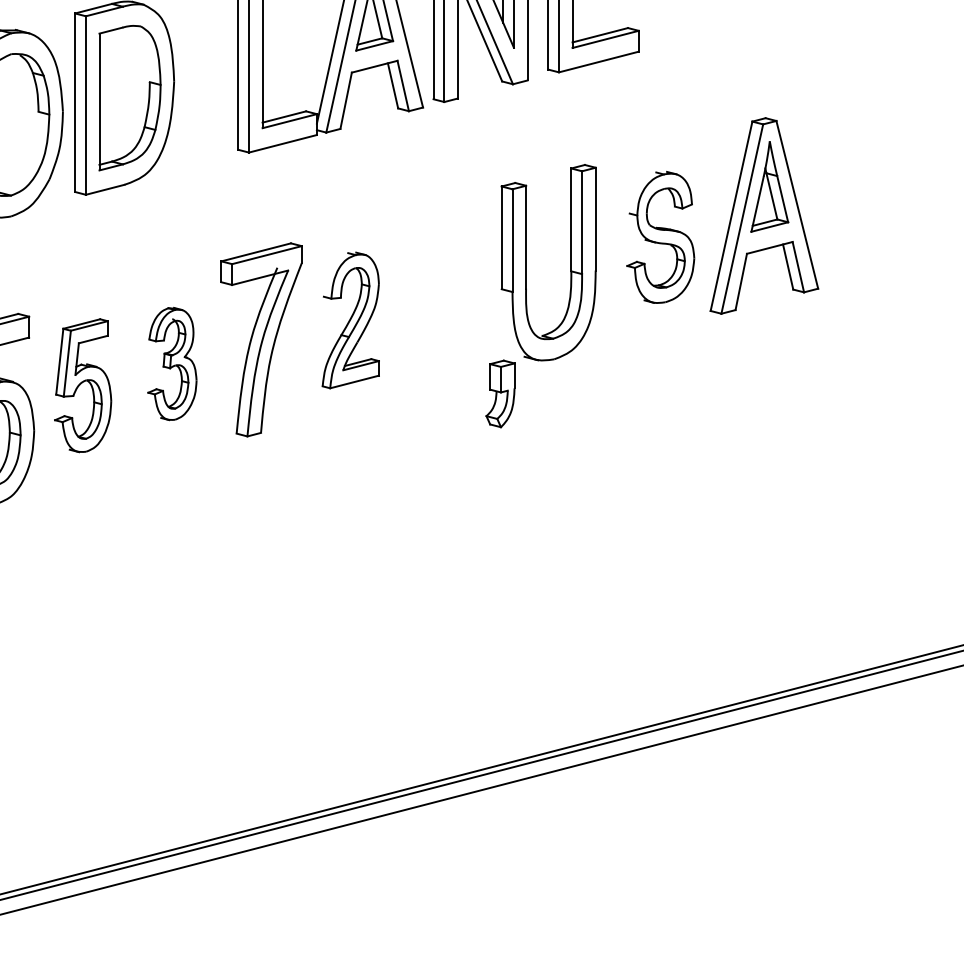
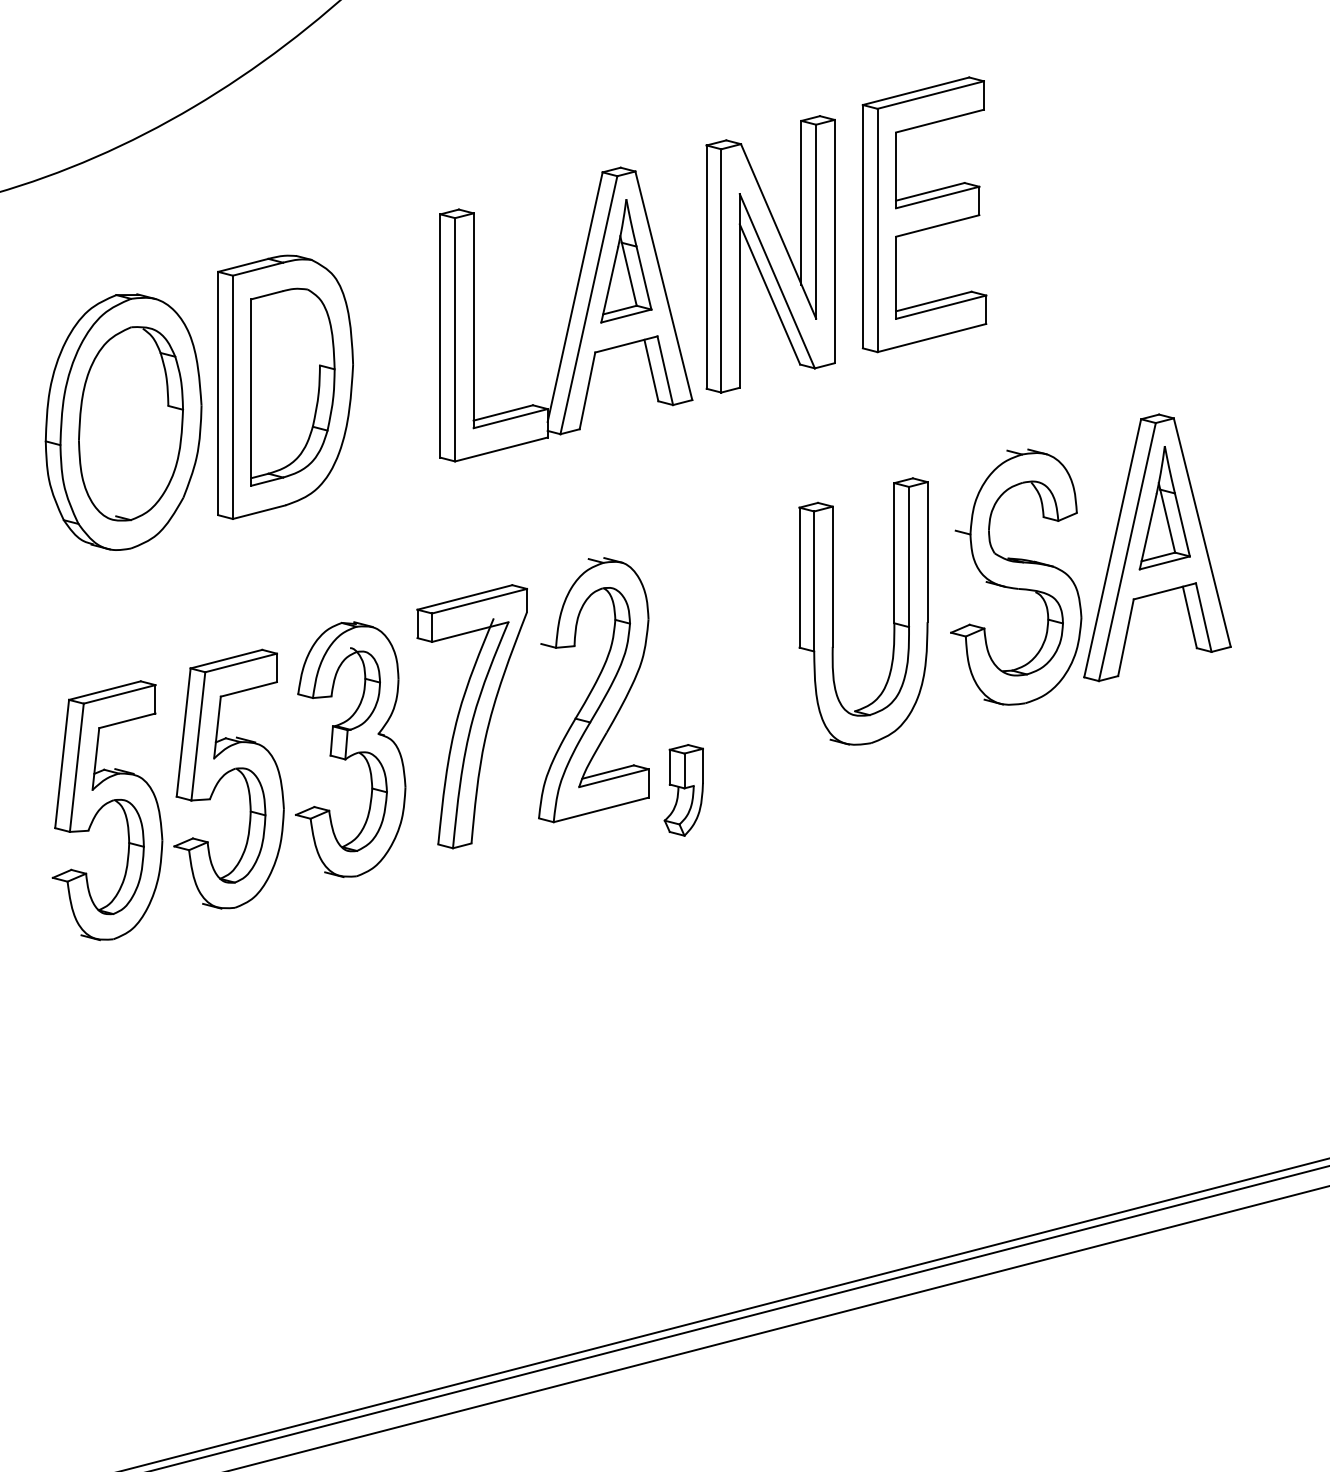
part: (660, 237) -> (1016, 576), size x1.43
part: (350, 320) -> (593, 690), size x1.43
part: (172, 363) -> (350, 749), size x1.67
part: (82, 385) -> (228, 778), size x1.43
part: (500, 394) -> (683, 790), moved

